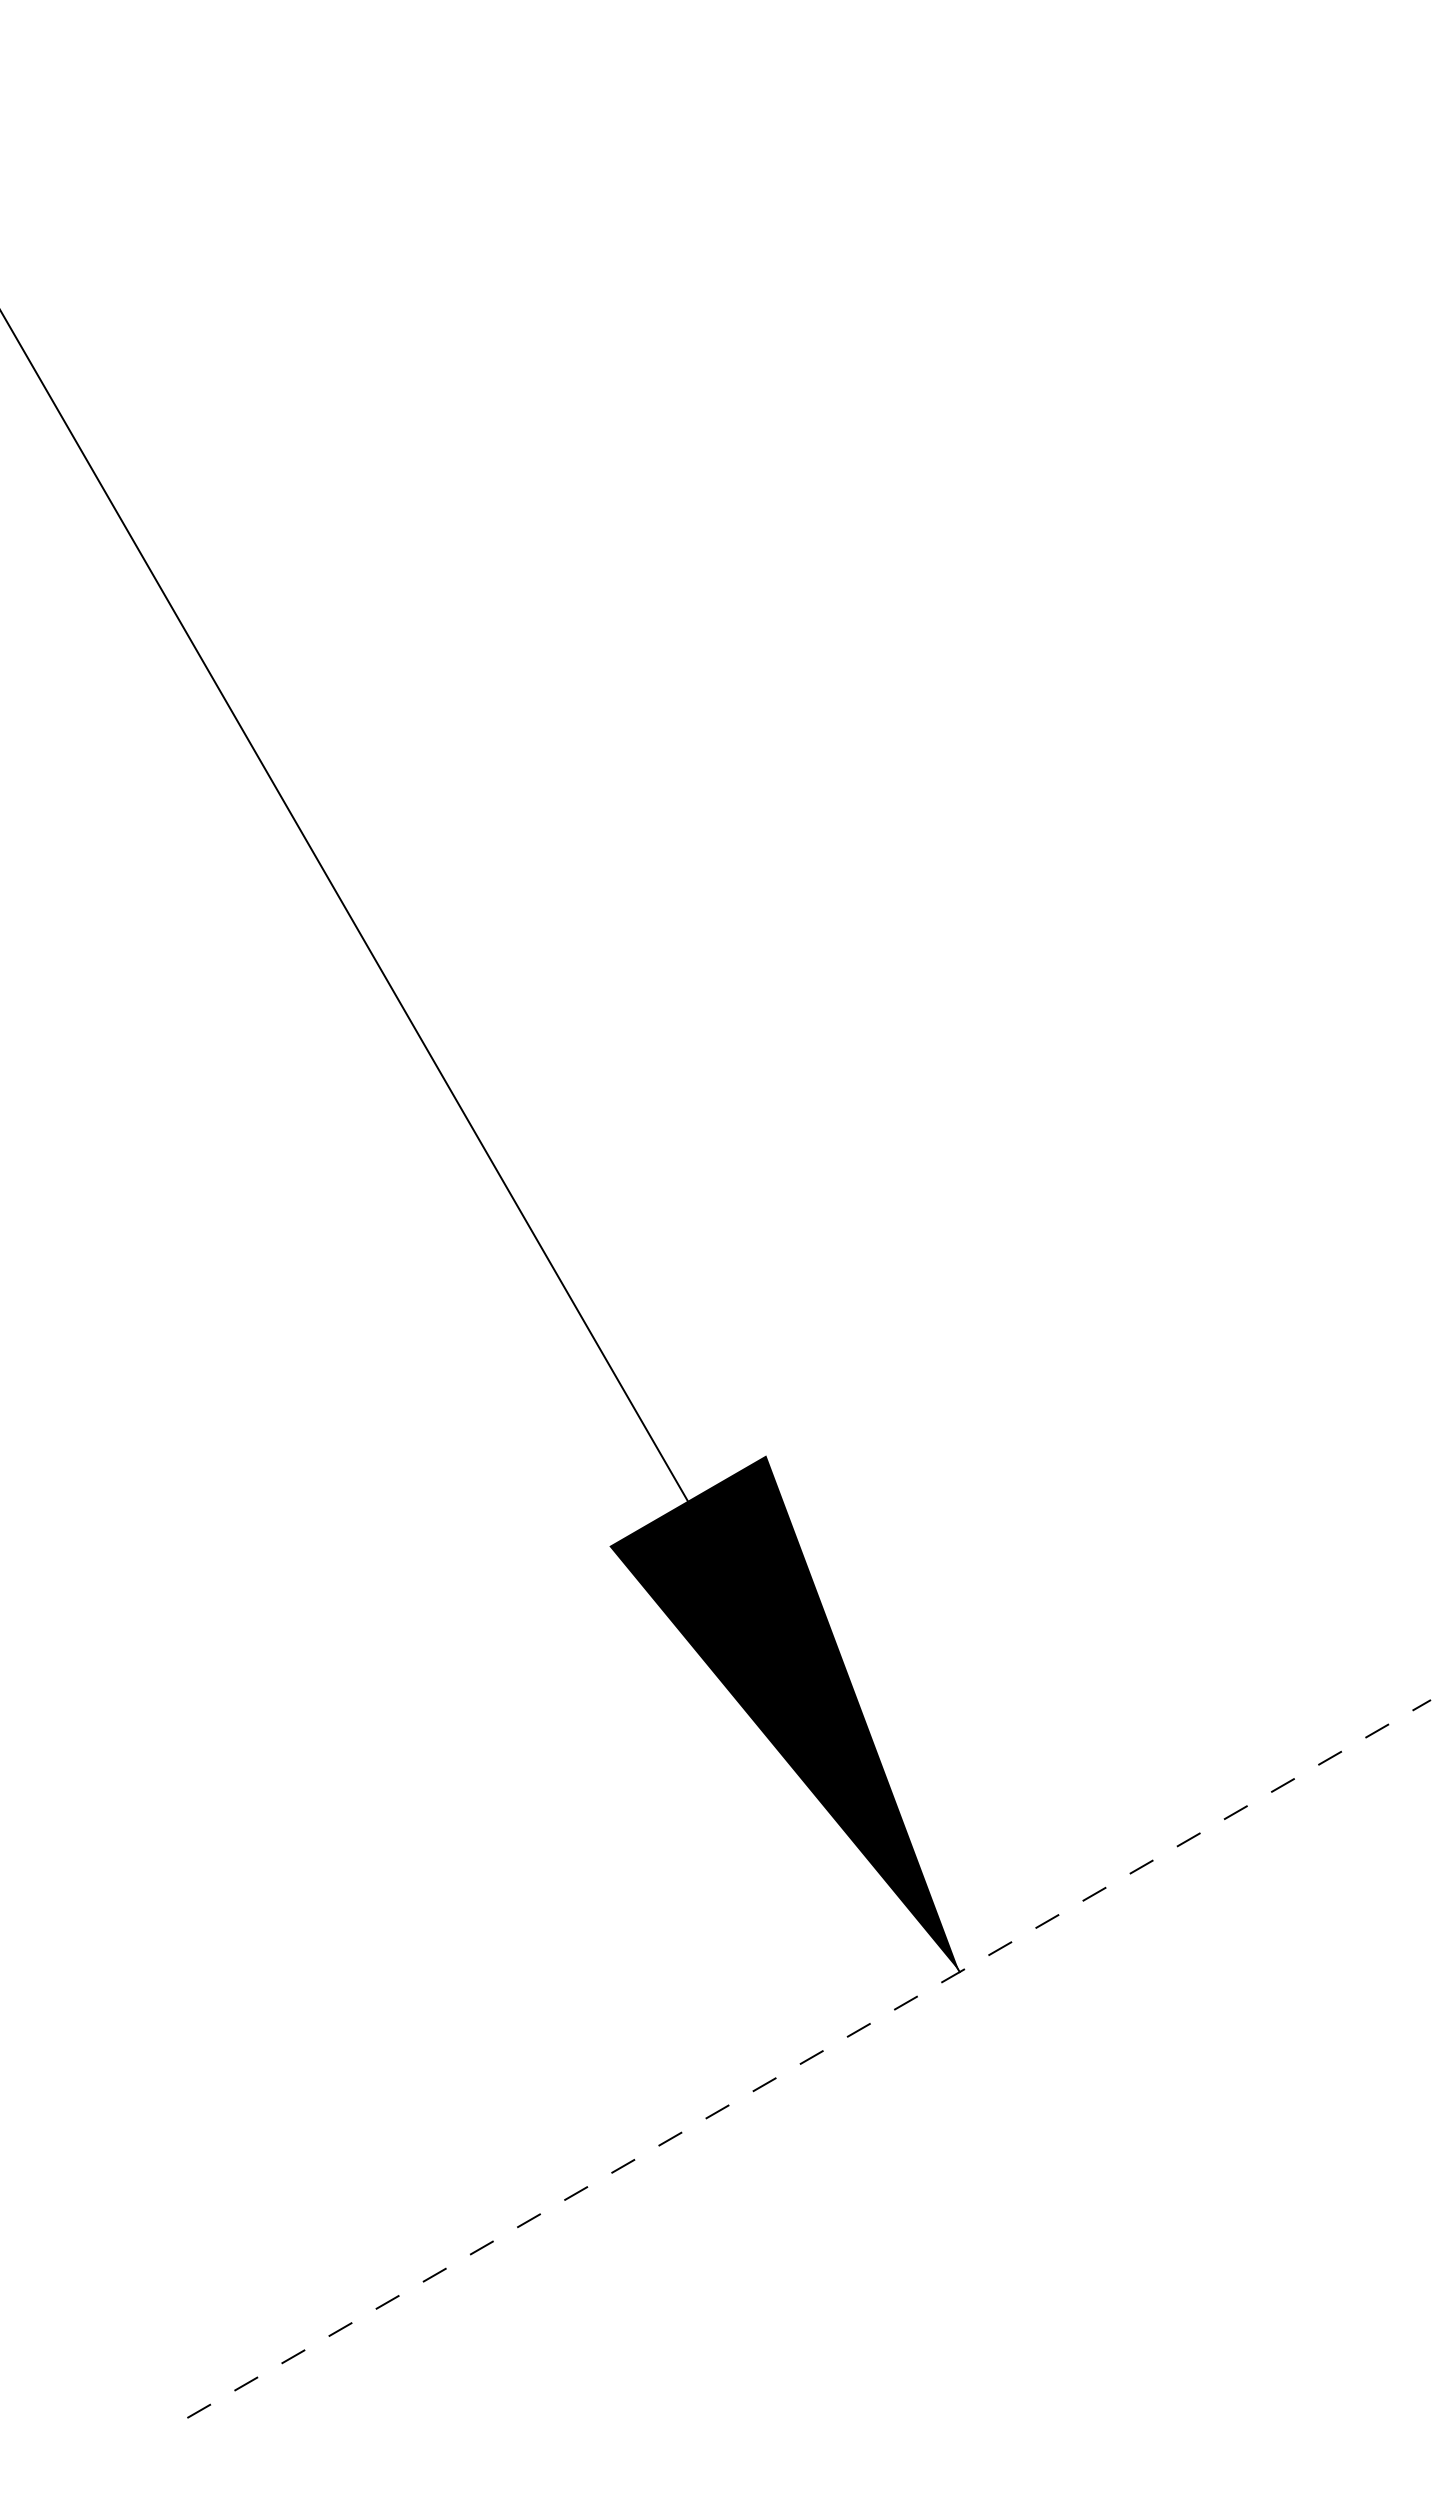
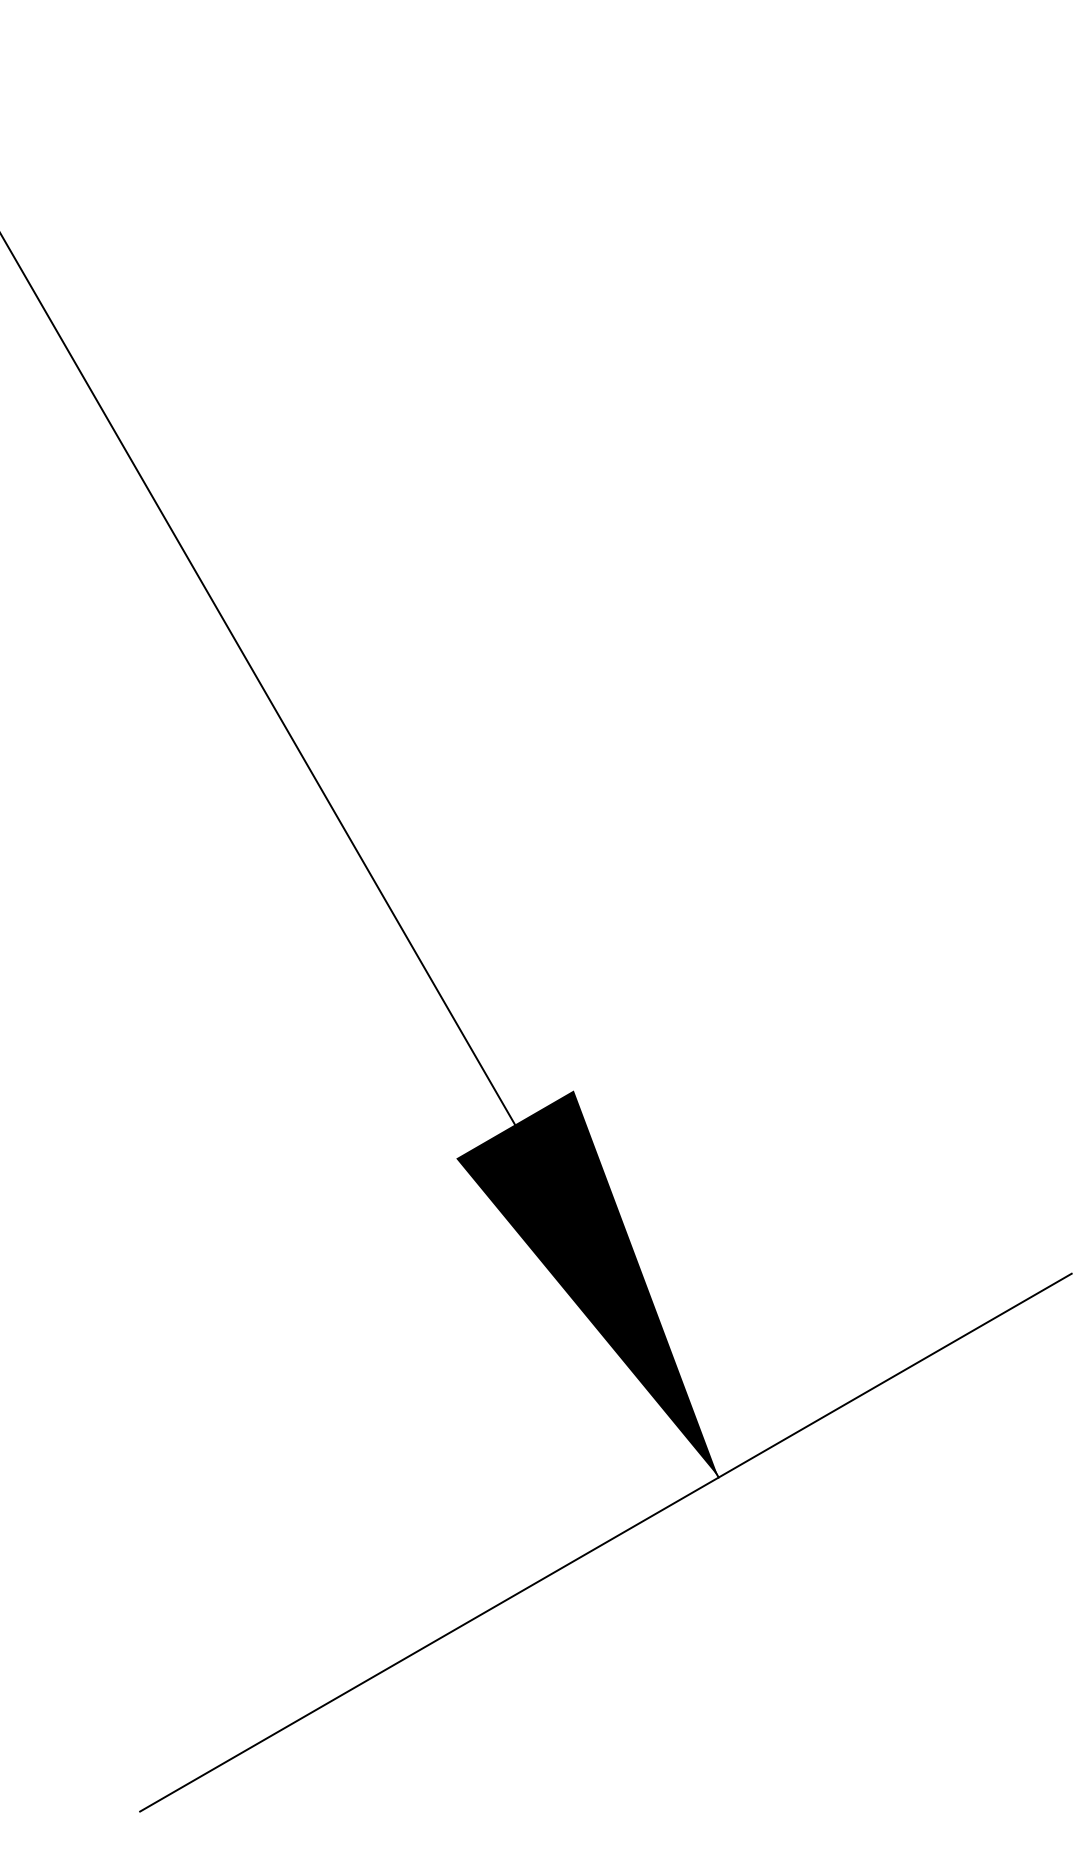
line: (809, 2059) -> (606, 1543), dashed -> solid

